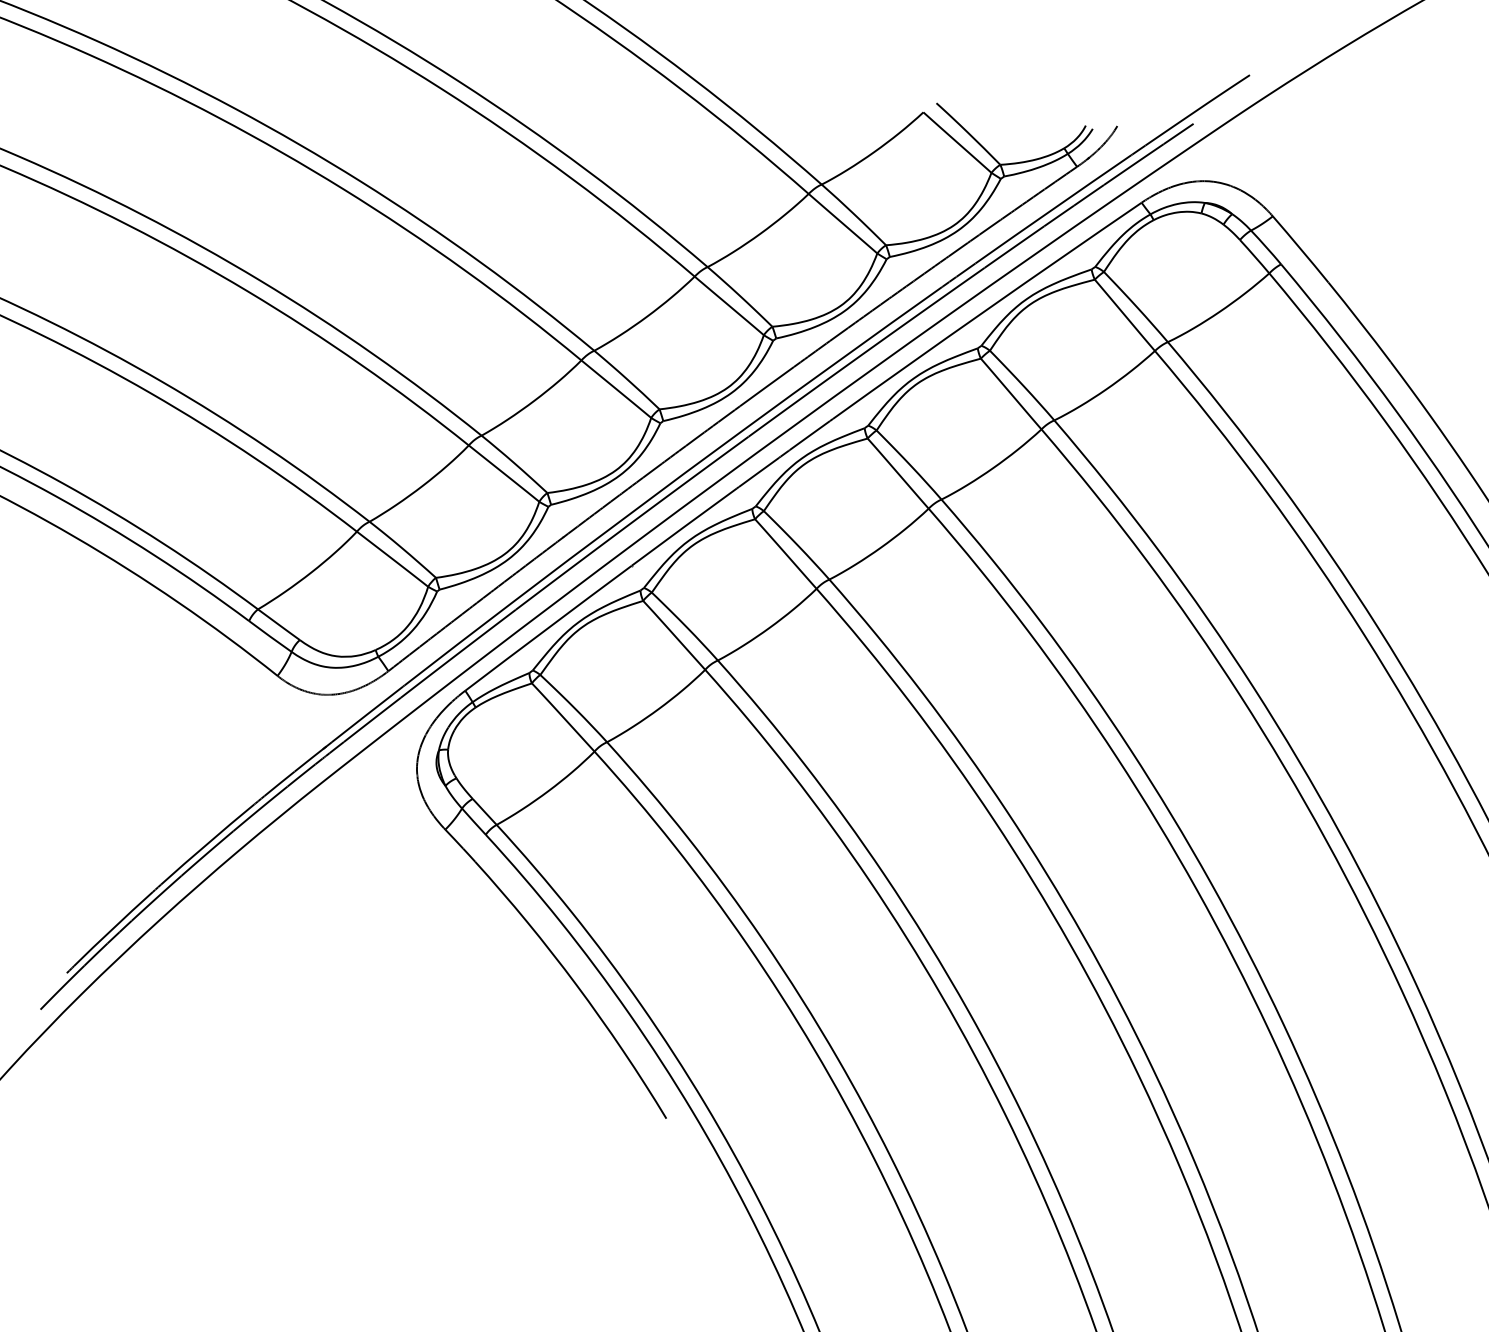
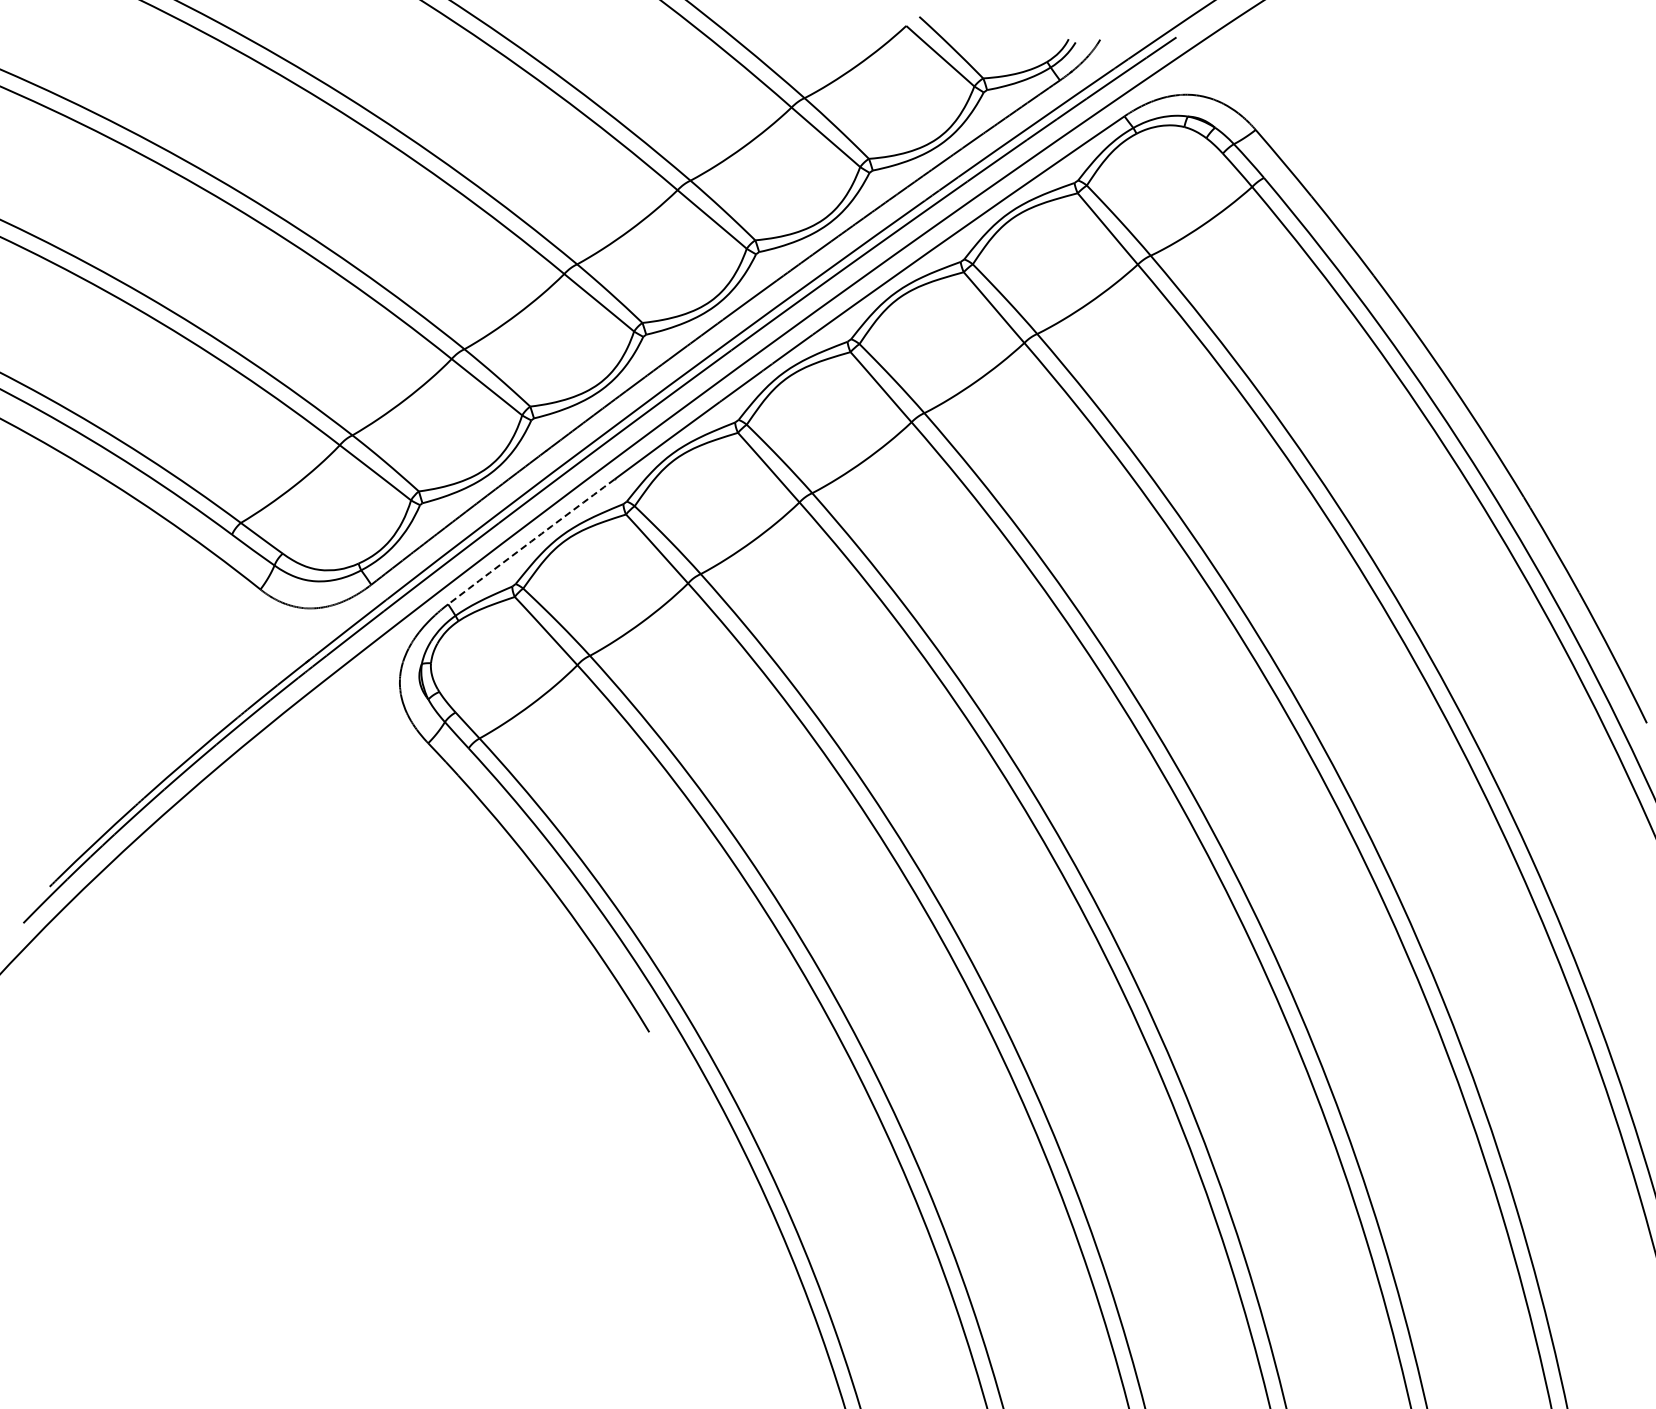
arc: (548, 627) -> (531, 541), solid -> dashed

